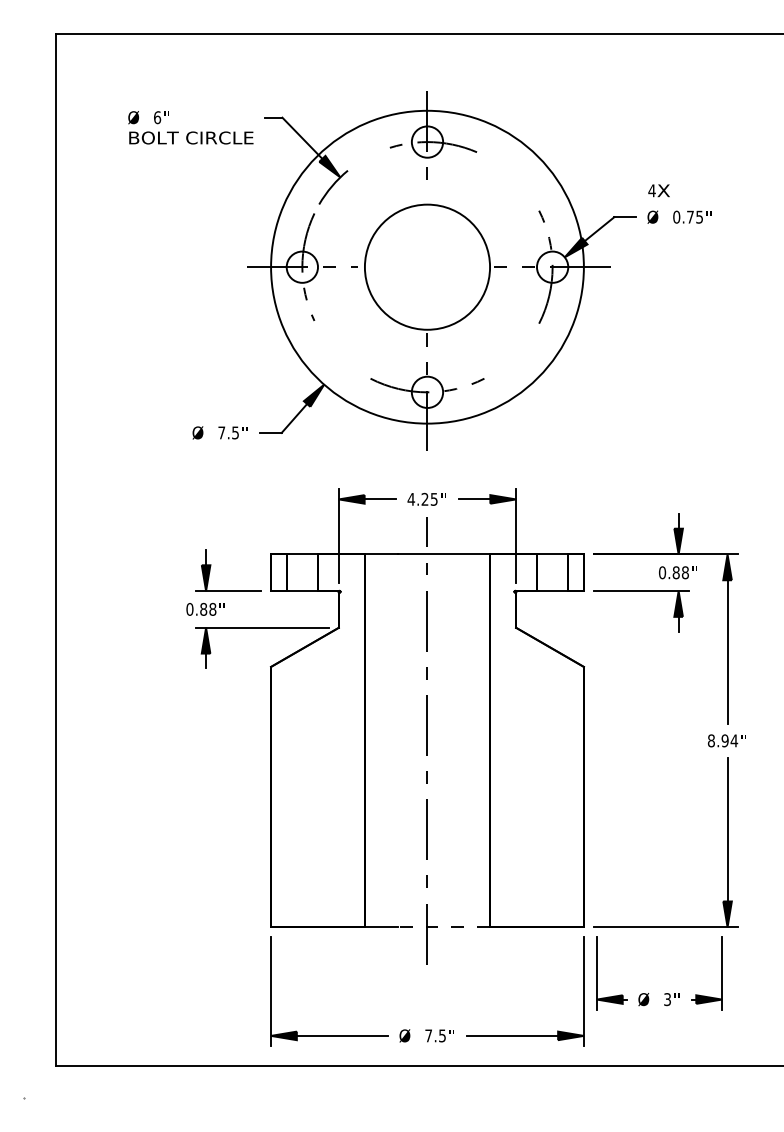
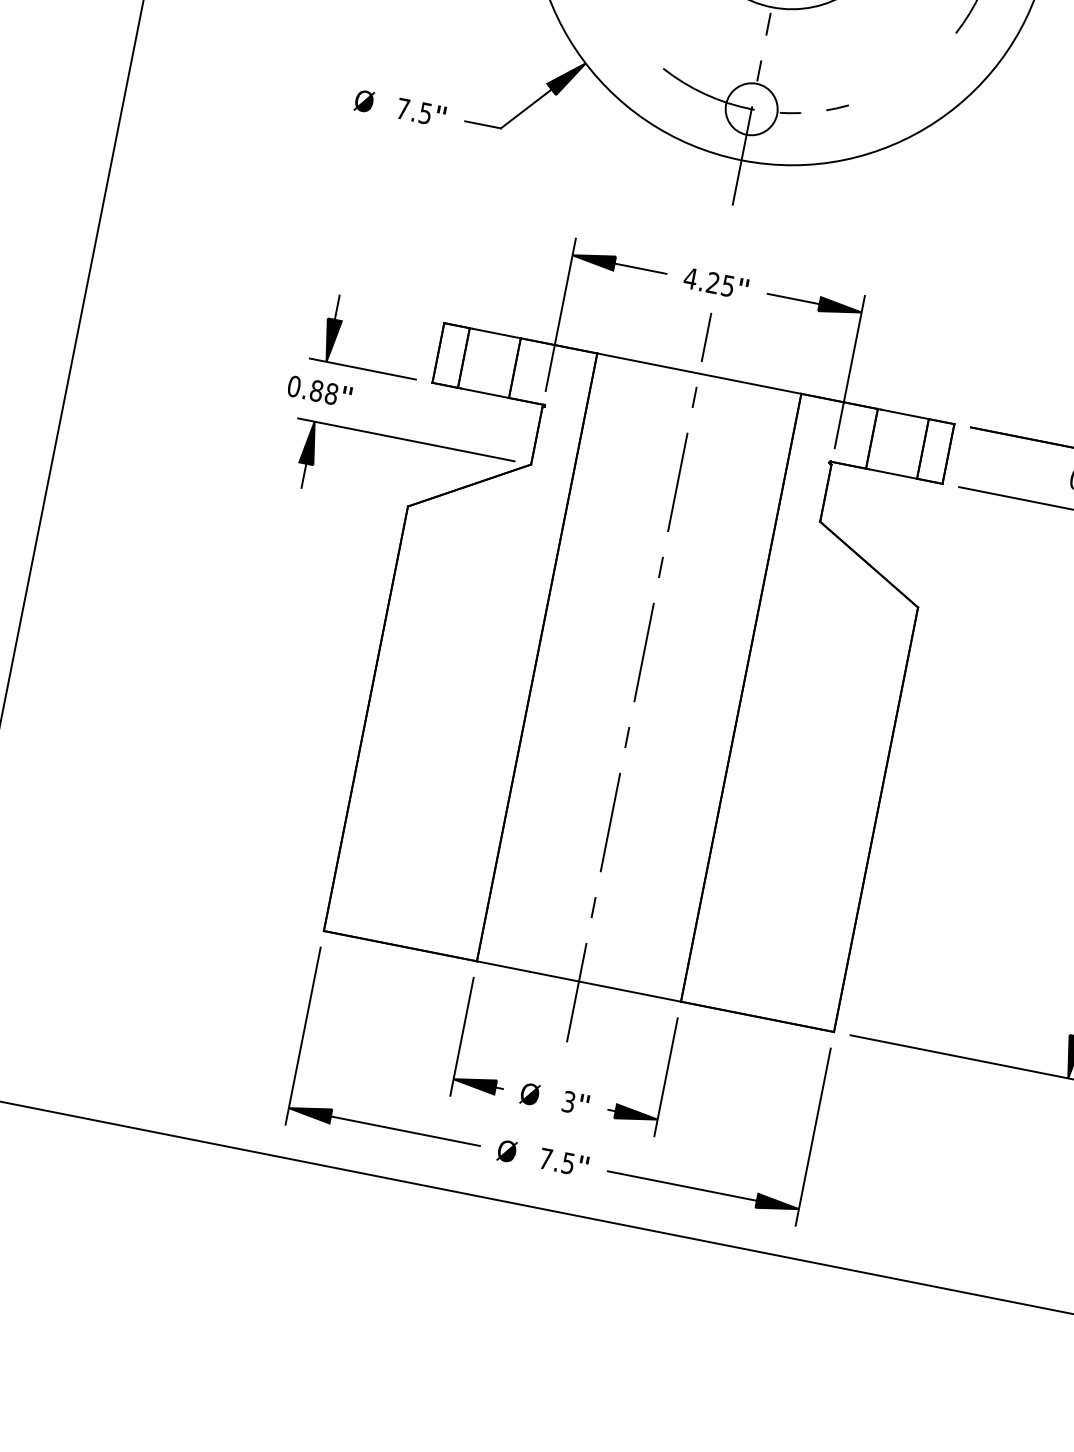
line: (443, 927) -> (605, 987), dashed -> solid
part: (664, 993) -> (565, 1091), moved

